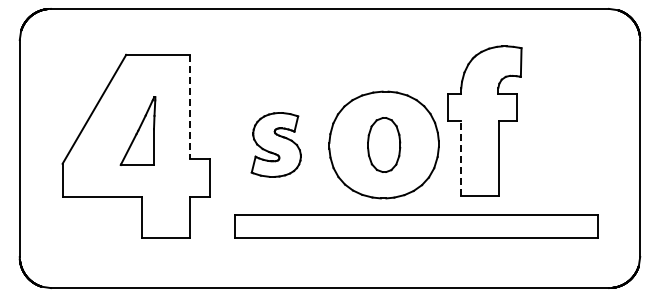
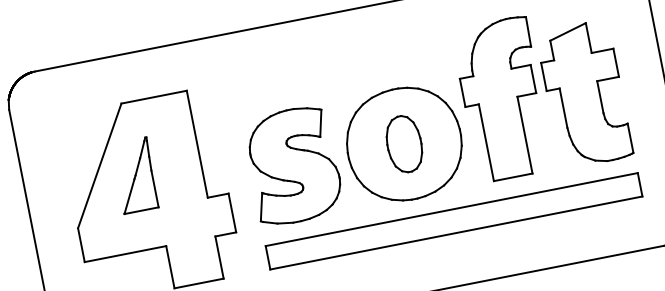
line: (189, 107) -> (197, 144), dashed -> solid
part: (137, 130) -> (134, 175), moved
part: (562, 131) -> (584, 94), added
part: (276, 144) -> (293, 165), size x1.67
line: (461, 158) -> (486, 142), dashed -> solid

